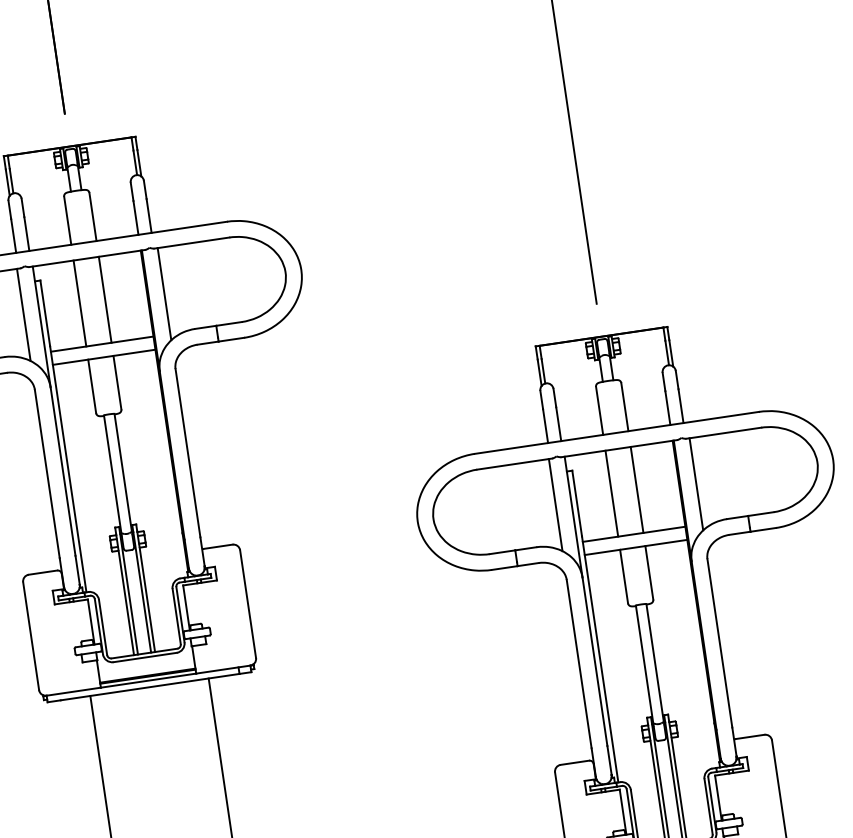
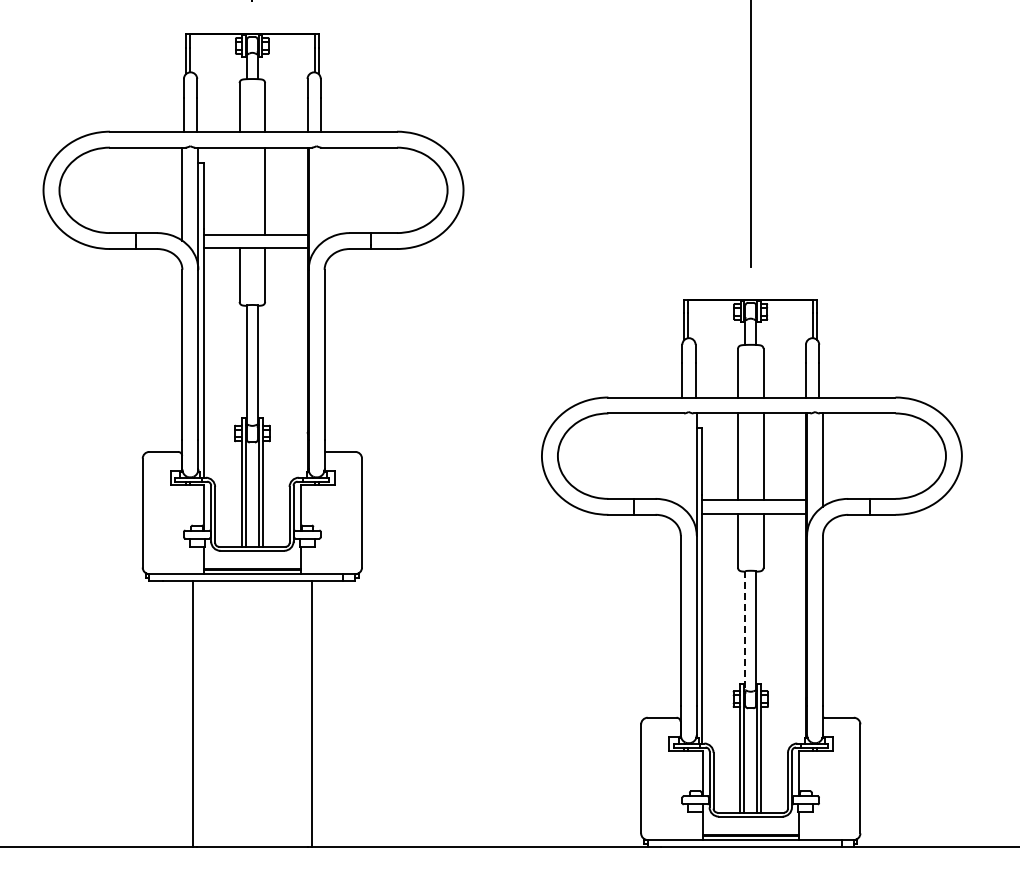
line: (164, 293) -> (324, 193), removed
line: (79, 302) -> (239, 190), removed
line: (555, 504) -> (680, 459), removed
line: (644, 664) -> (745, 630), solid -> dashed

